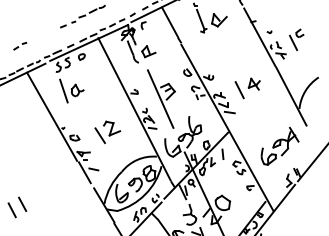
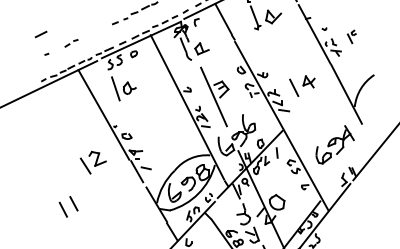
part: (296, 39) -> (351, 36), size x0.6
part: (106, 132) -> (92, 162), moved

